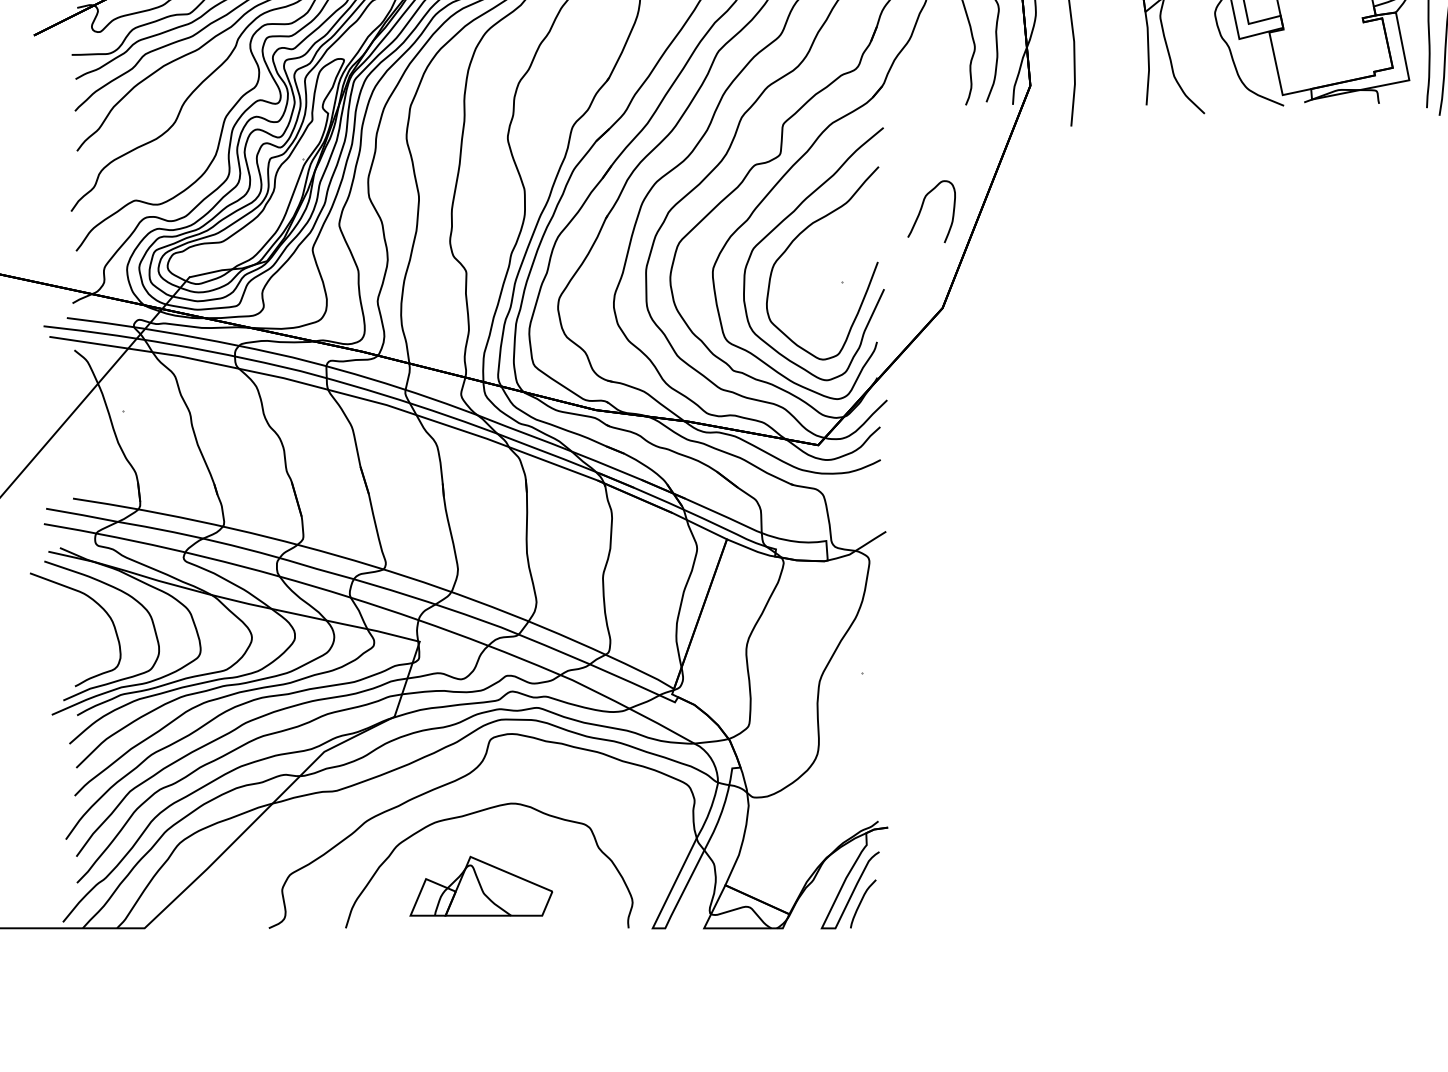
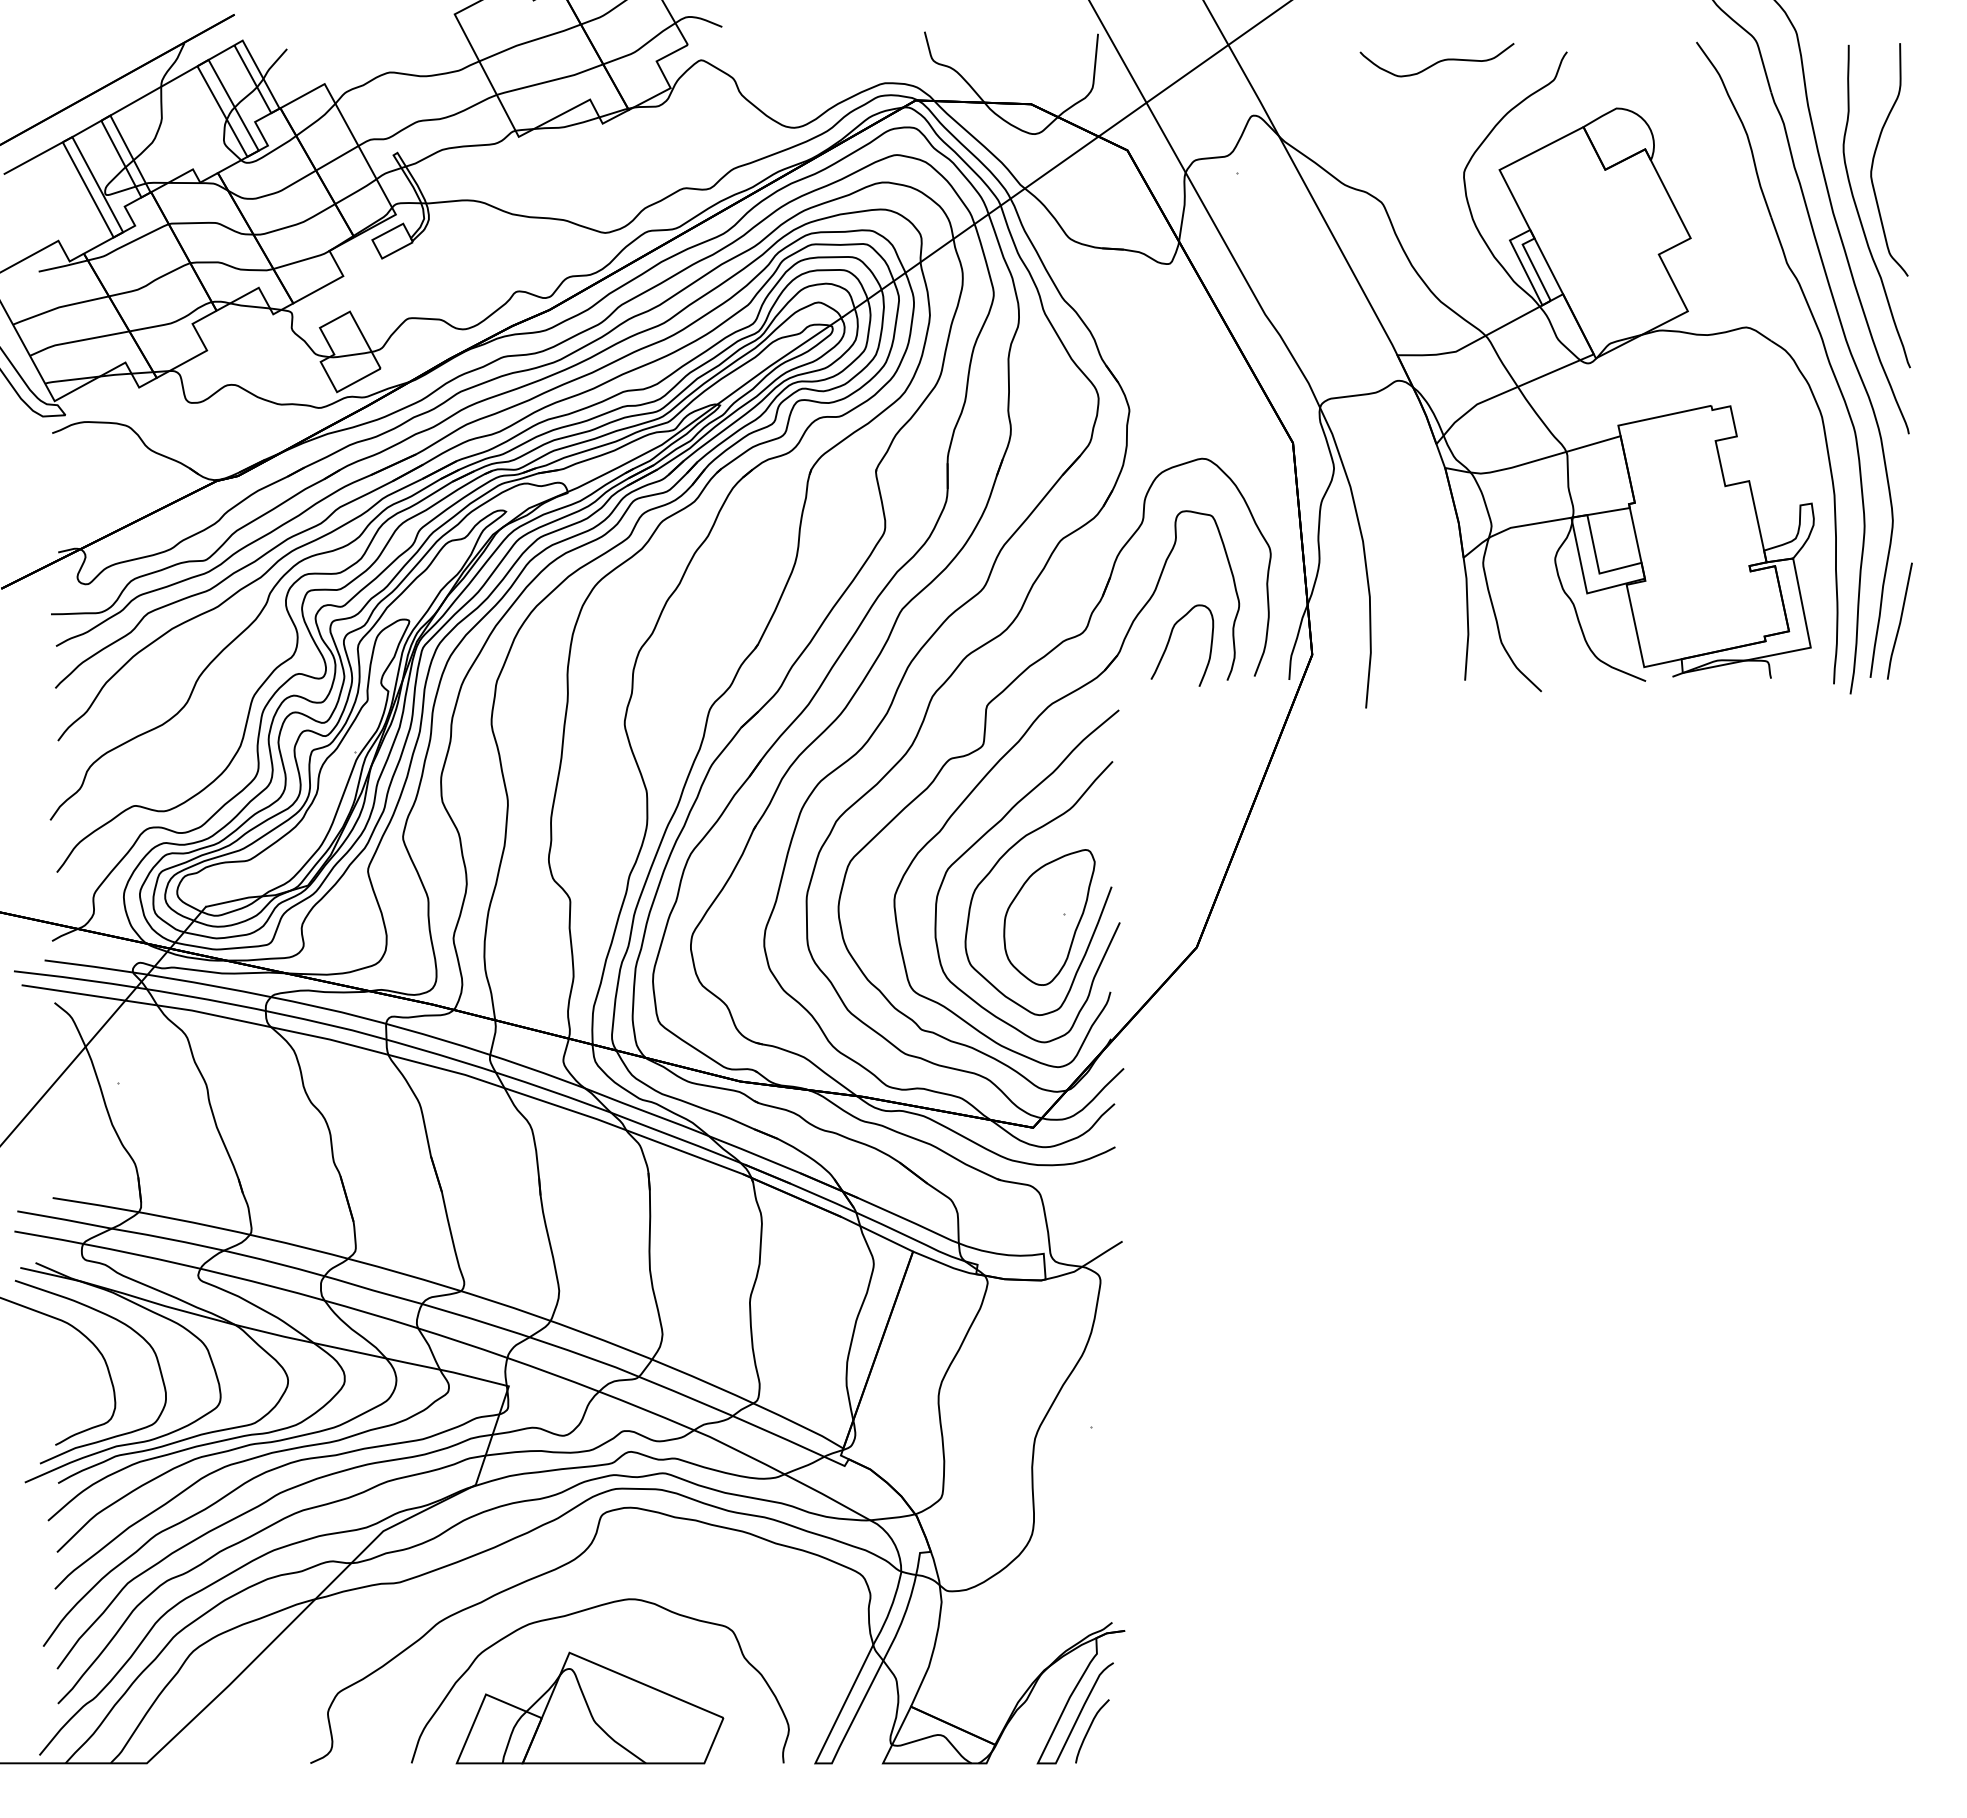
curve: (921, 209) -> (1169, 642), moved
part: (830, 285) -> (1049, 917), added
part: (481, 885) -> (589, 1707), size x1.43

